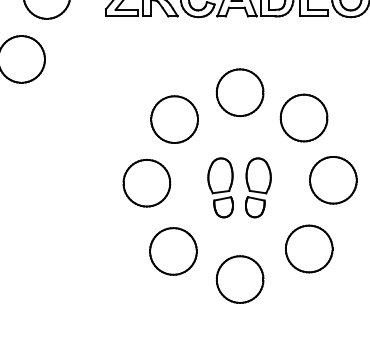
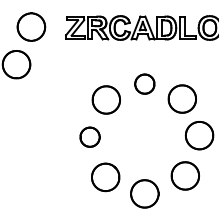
part: (239, 91) -> (144, 83), size x0.7
part: (145, 181) -> (89, 136), size x0.7
part: (239, 186) -> (144, 139), removed

